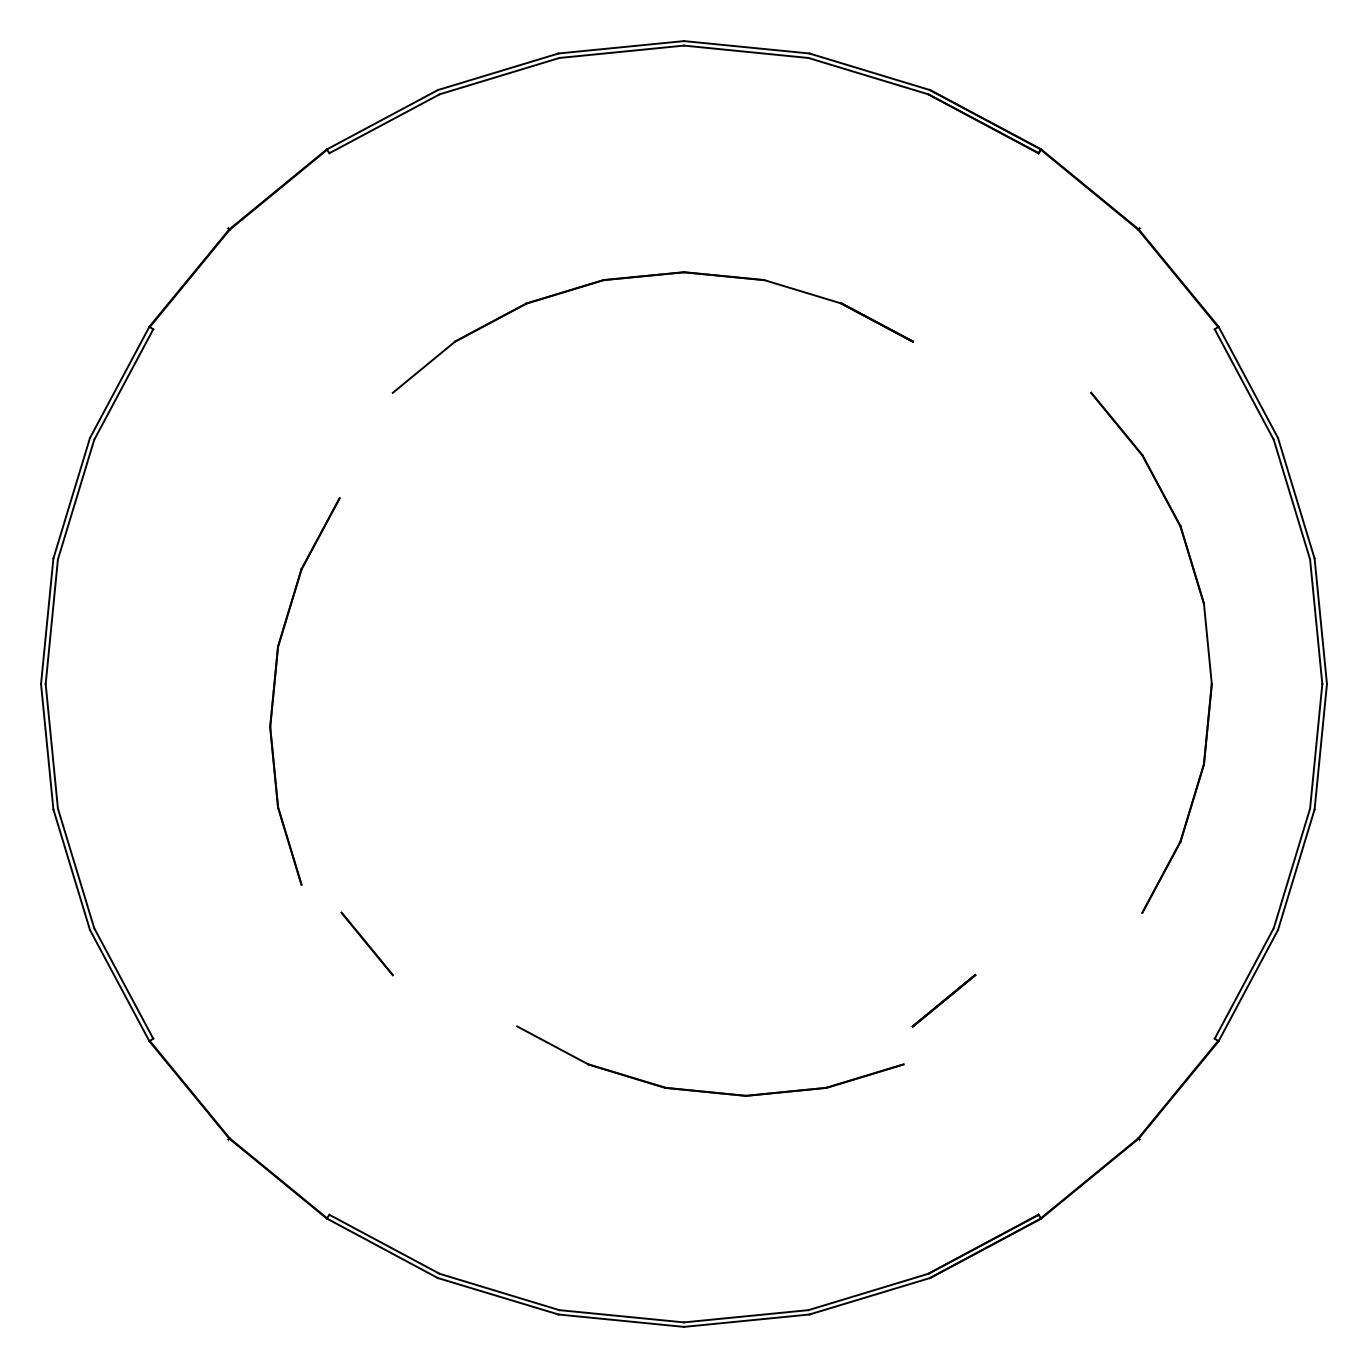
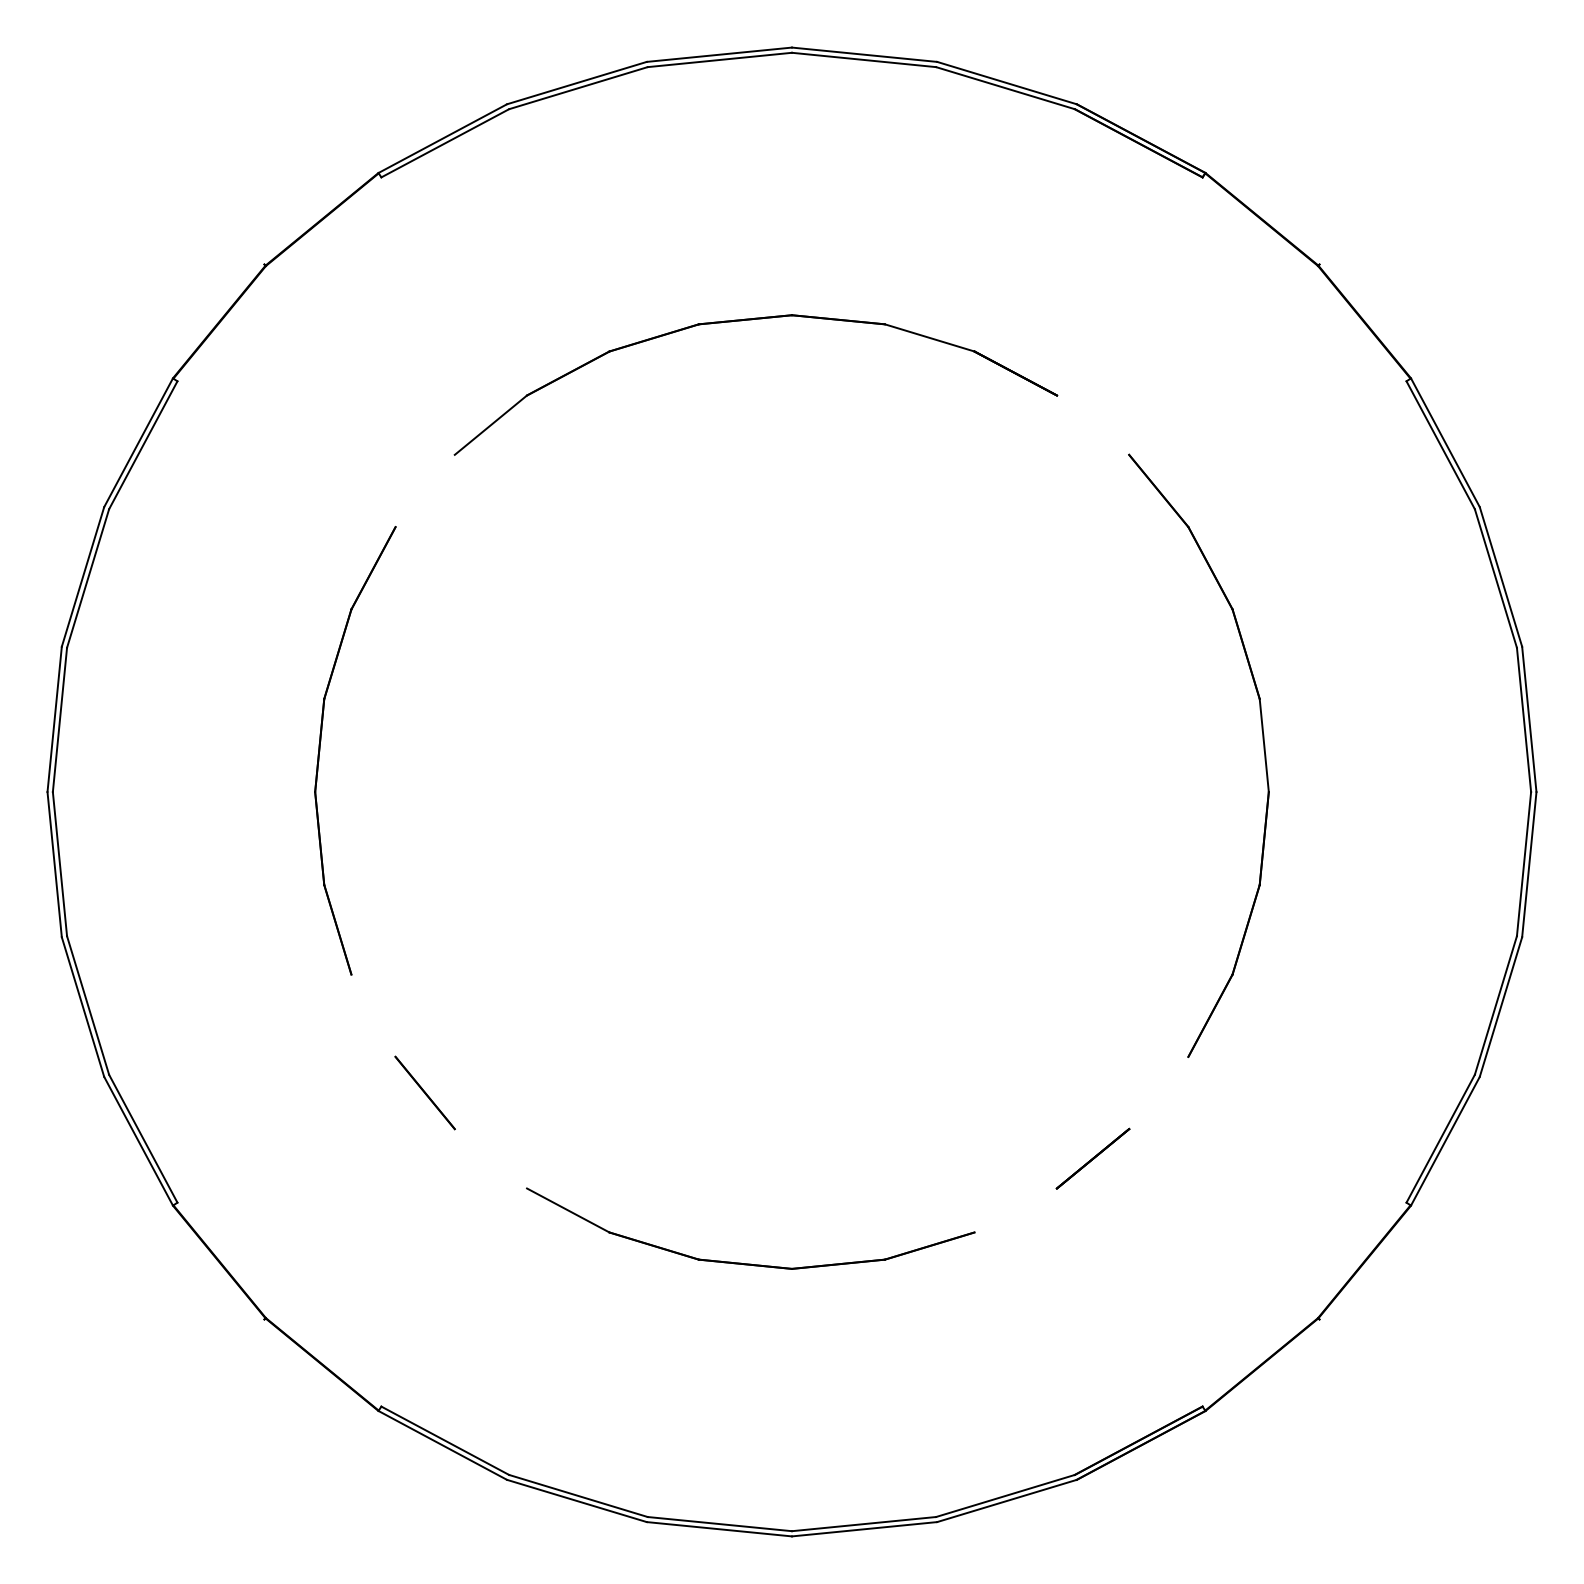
part: (1206, 643) -> (1262, 745), moved
part: (275, 686) -> (321, 745), moved
part: (705, 1090) -> (745, 1262), moved

